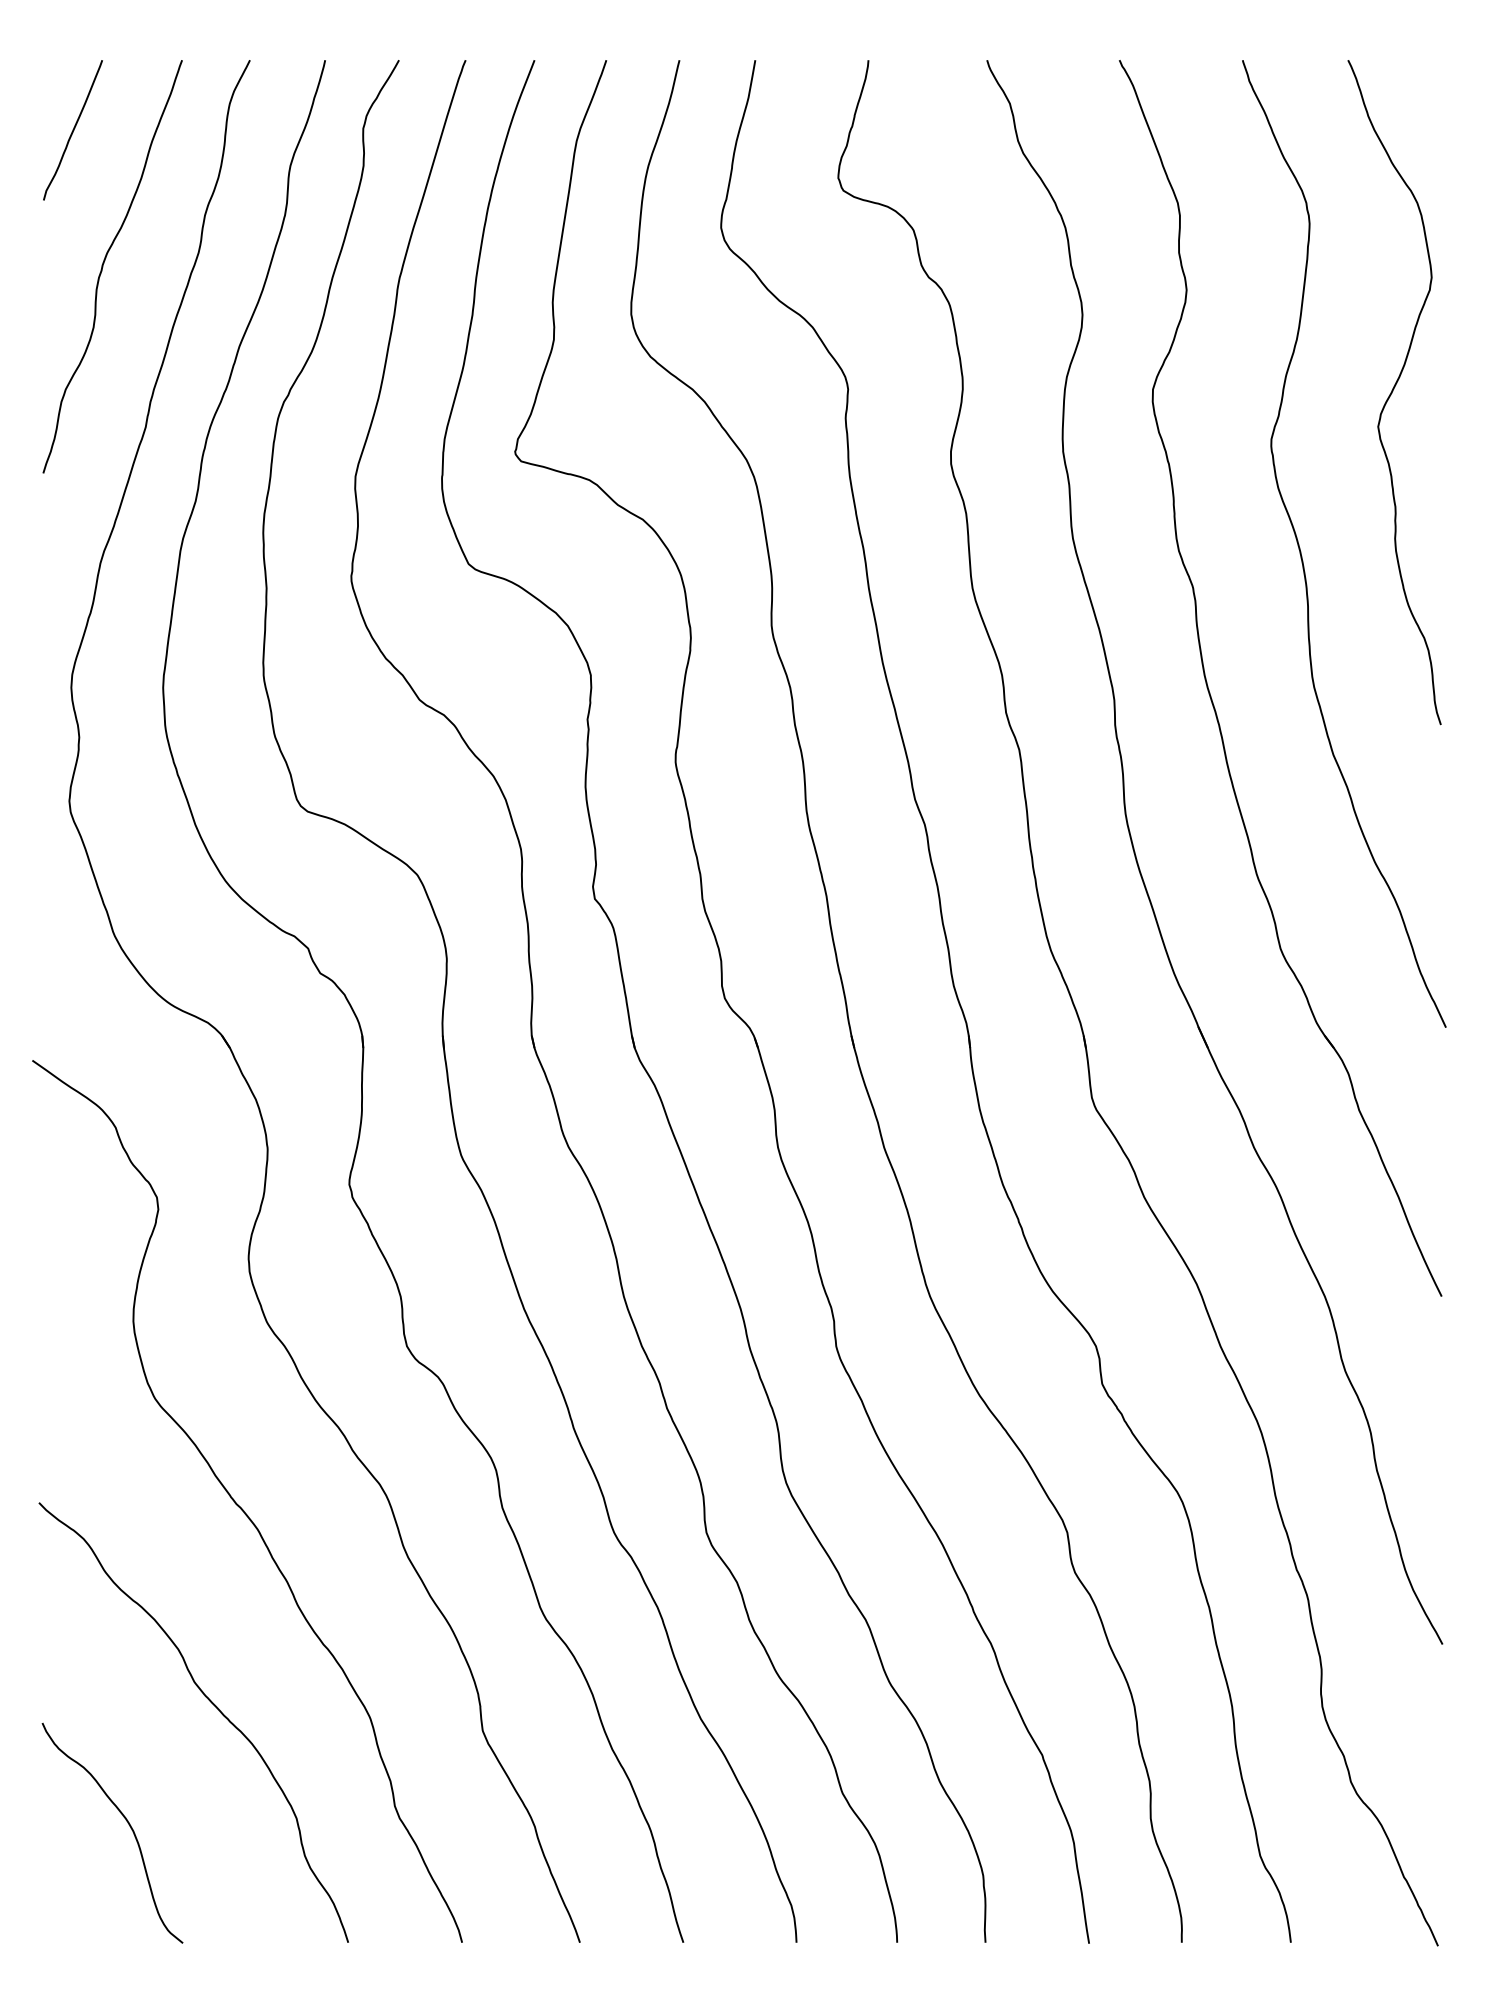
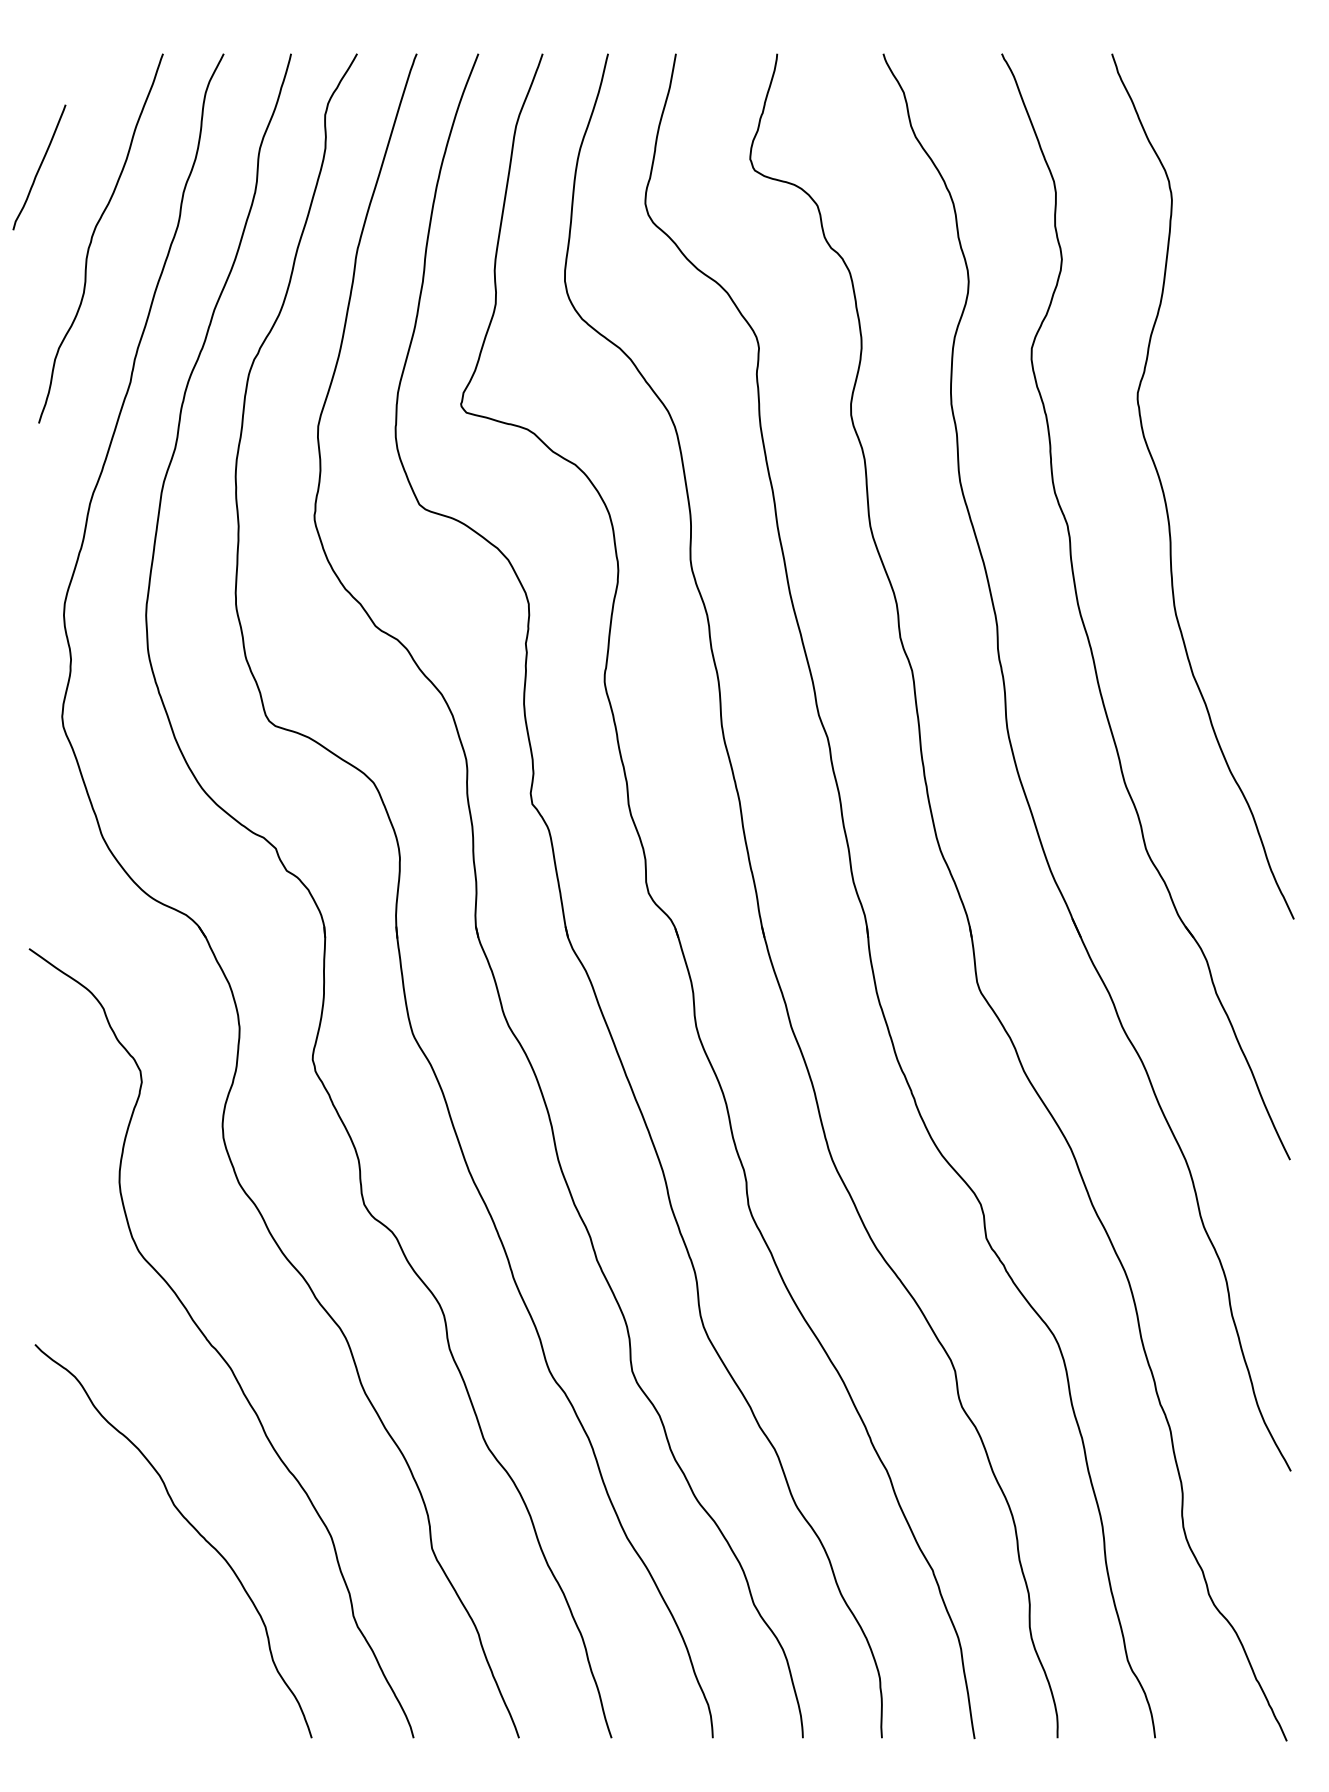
curve: (73, 130) -> (39, 167), moved
curve: (1394, 390) -> (1247, 349), removed
curve: (126, 1822) -> (113, 1630), removed

